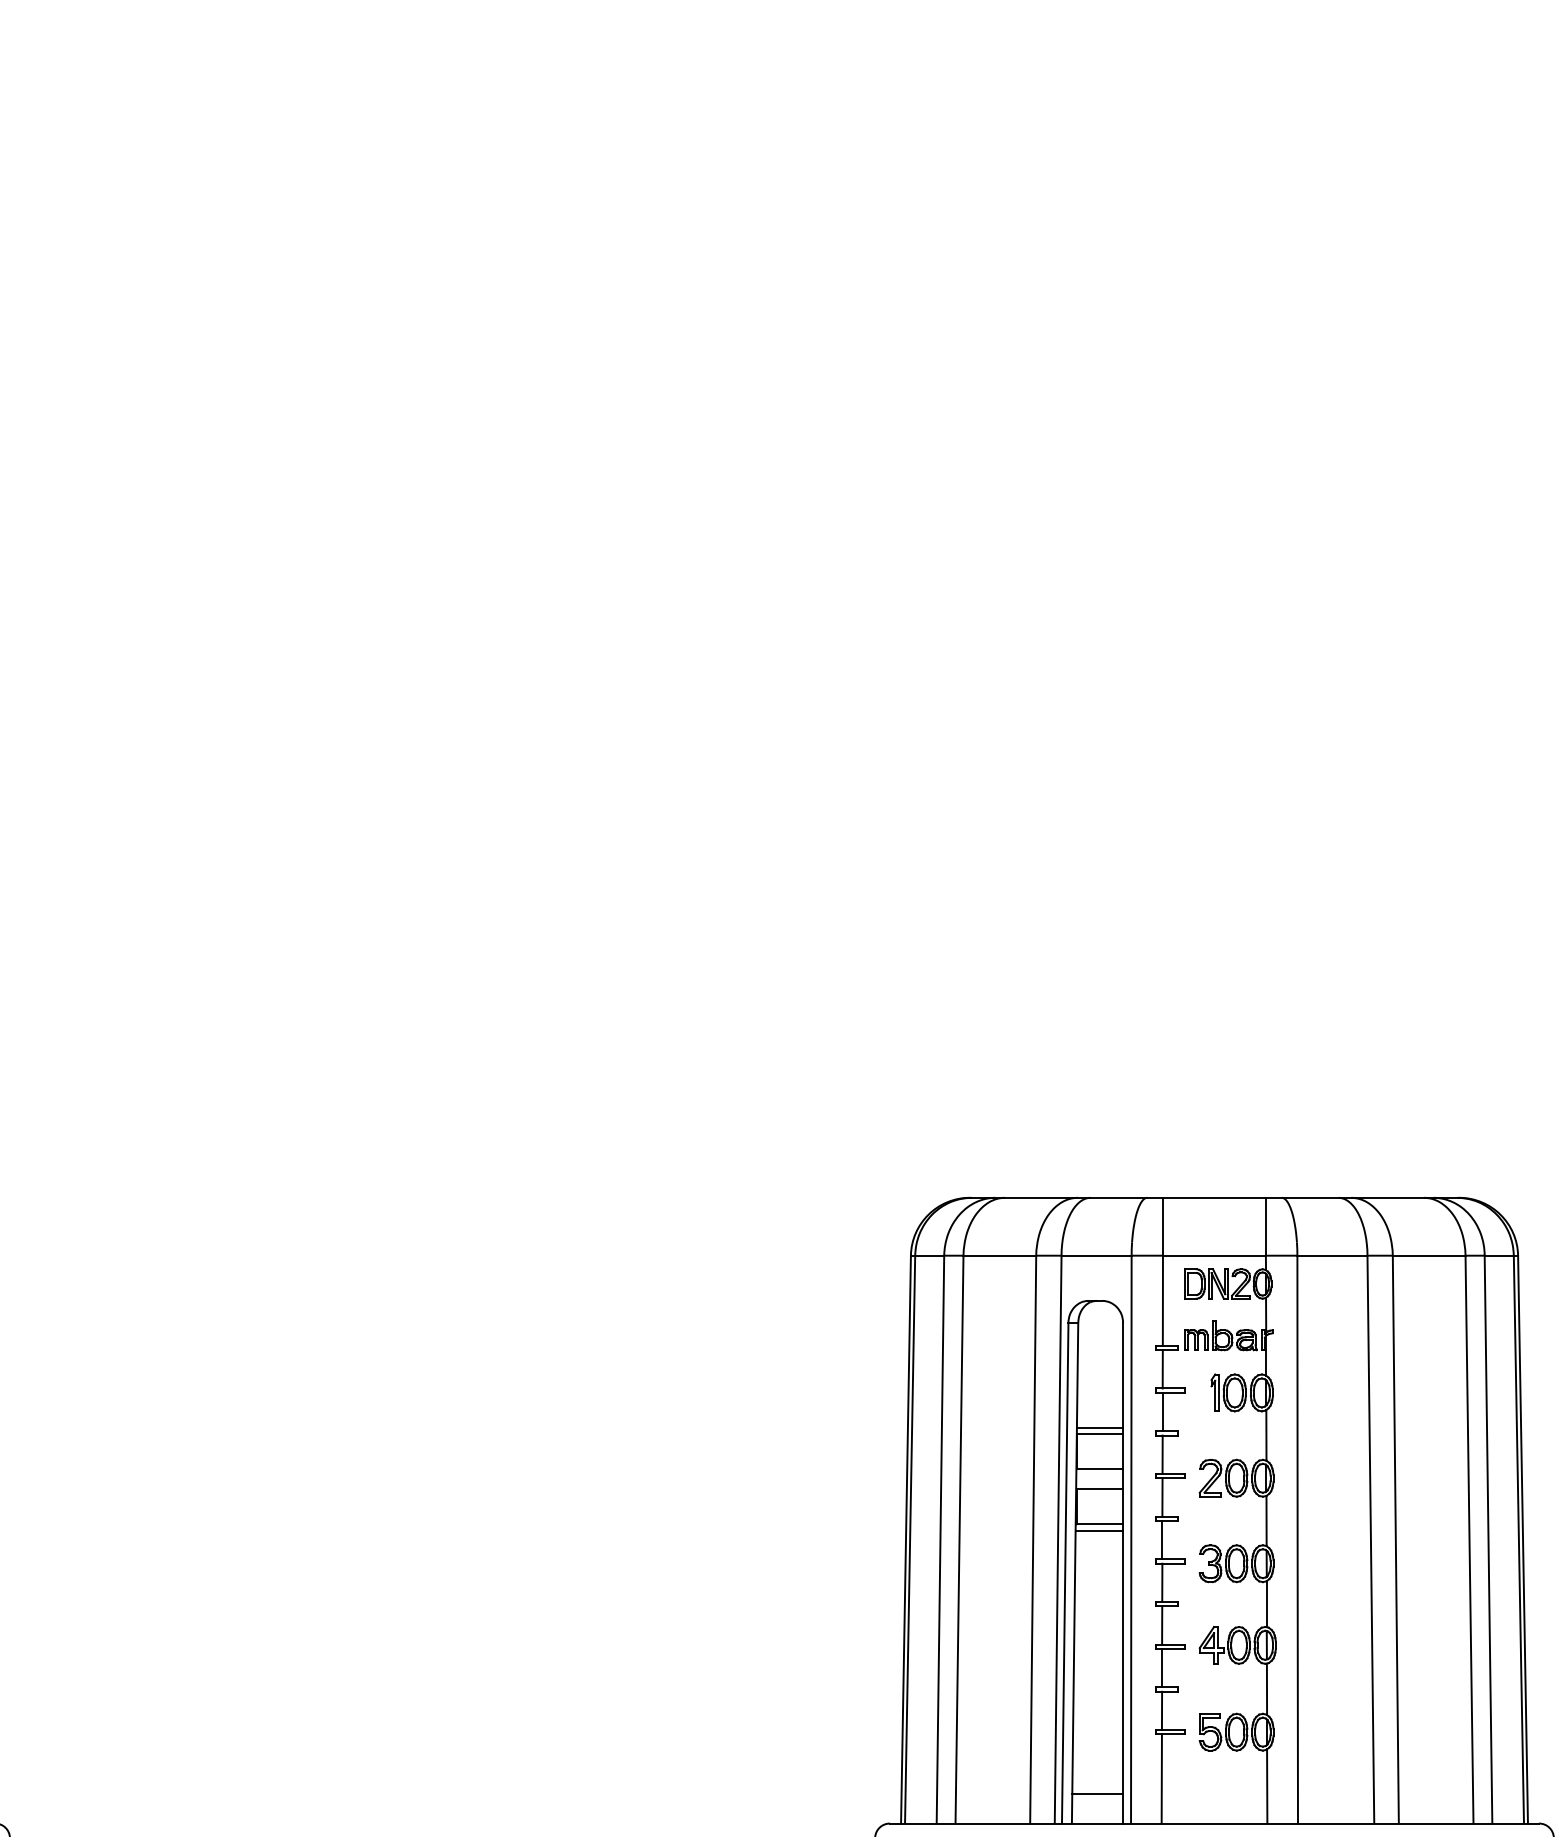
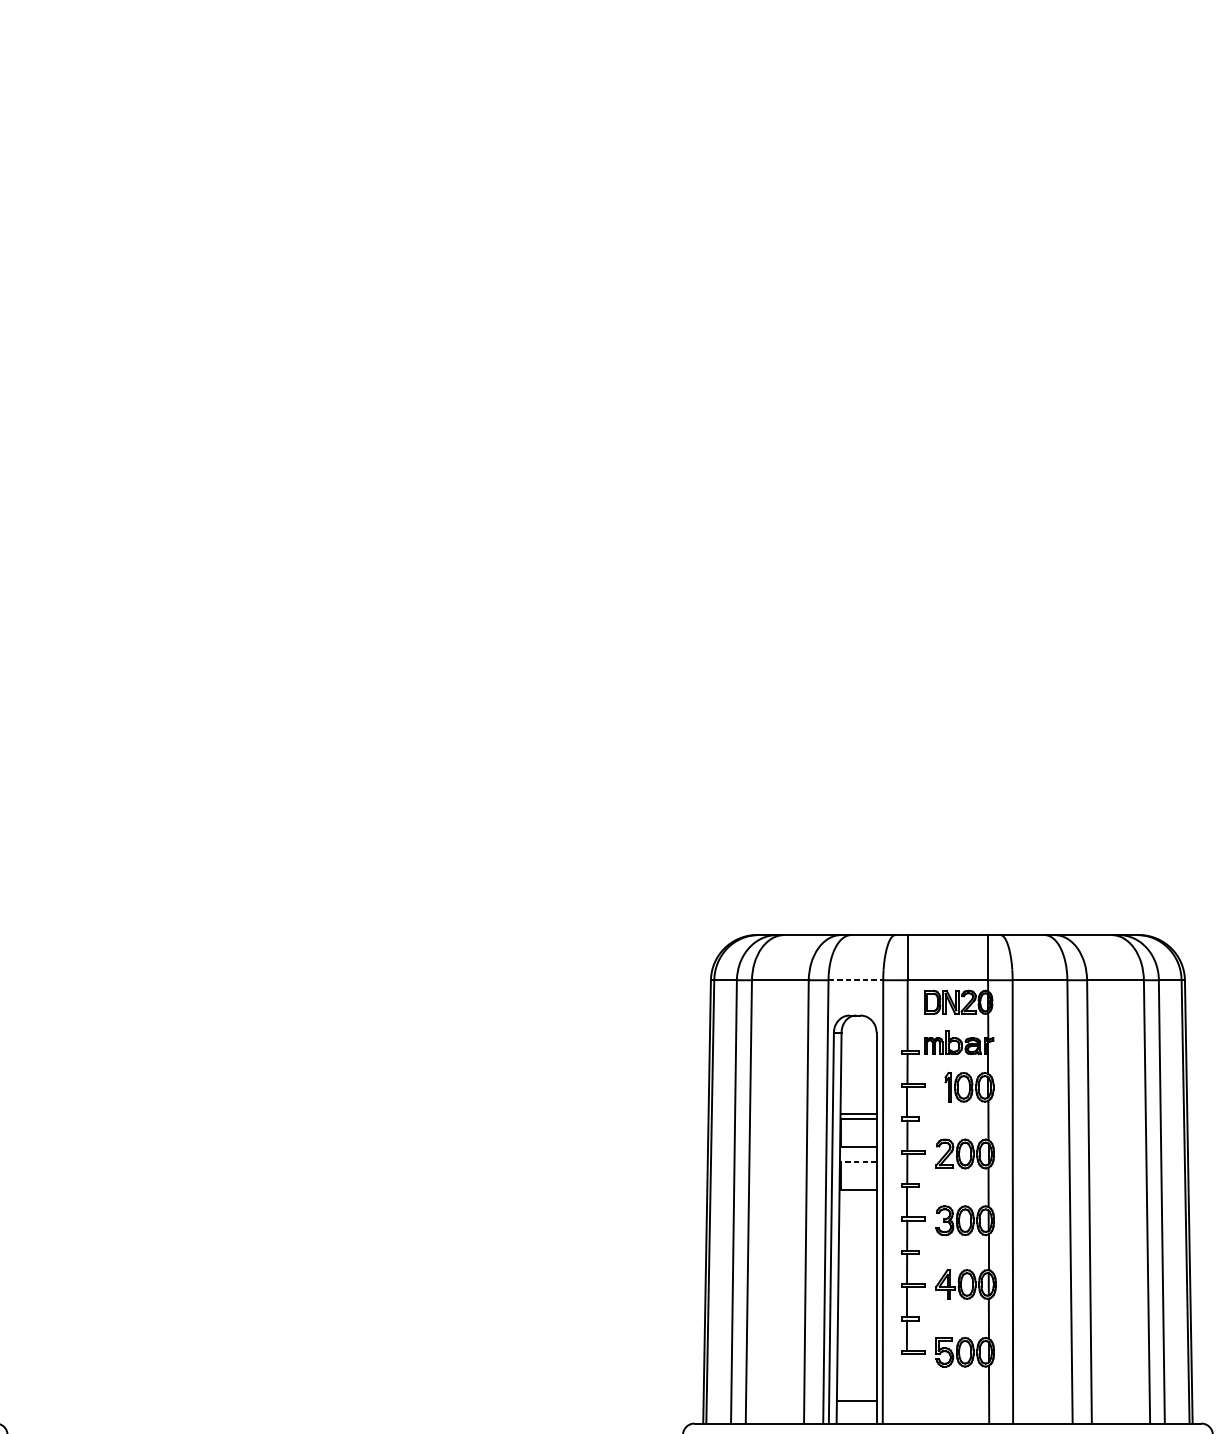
line: (1097, 1255) -> (856, 980), solid -> dashed
line: (1100, 1488) -> (858, 1161), solid -> dashed
line: (1099, 1530) -> (858, 1194), removed
line: (1161, 1778) -> (906, 1388), removed

